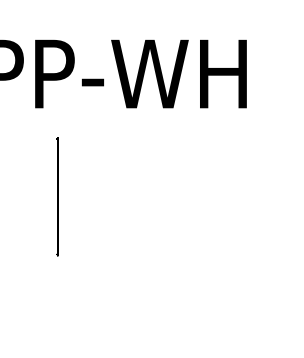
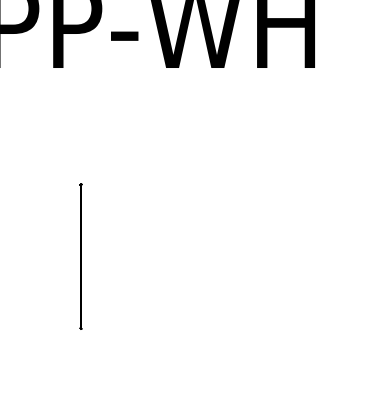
line: (57, 196) -> (80, 256), moved

